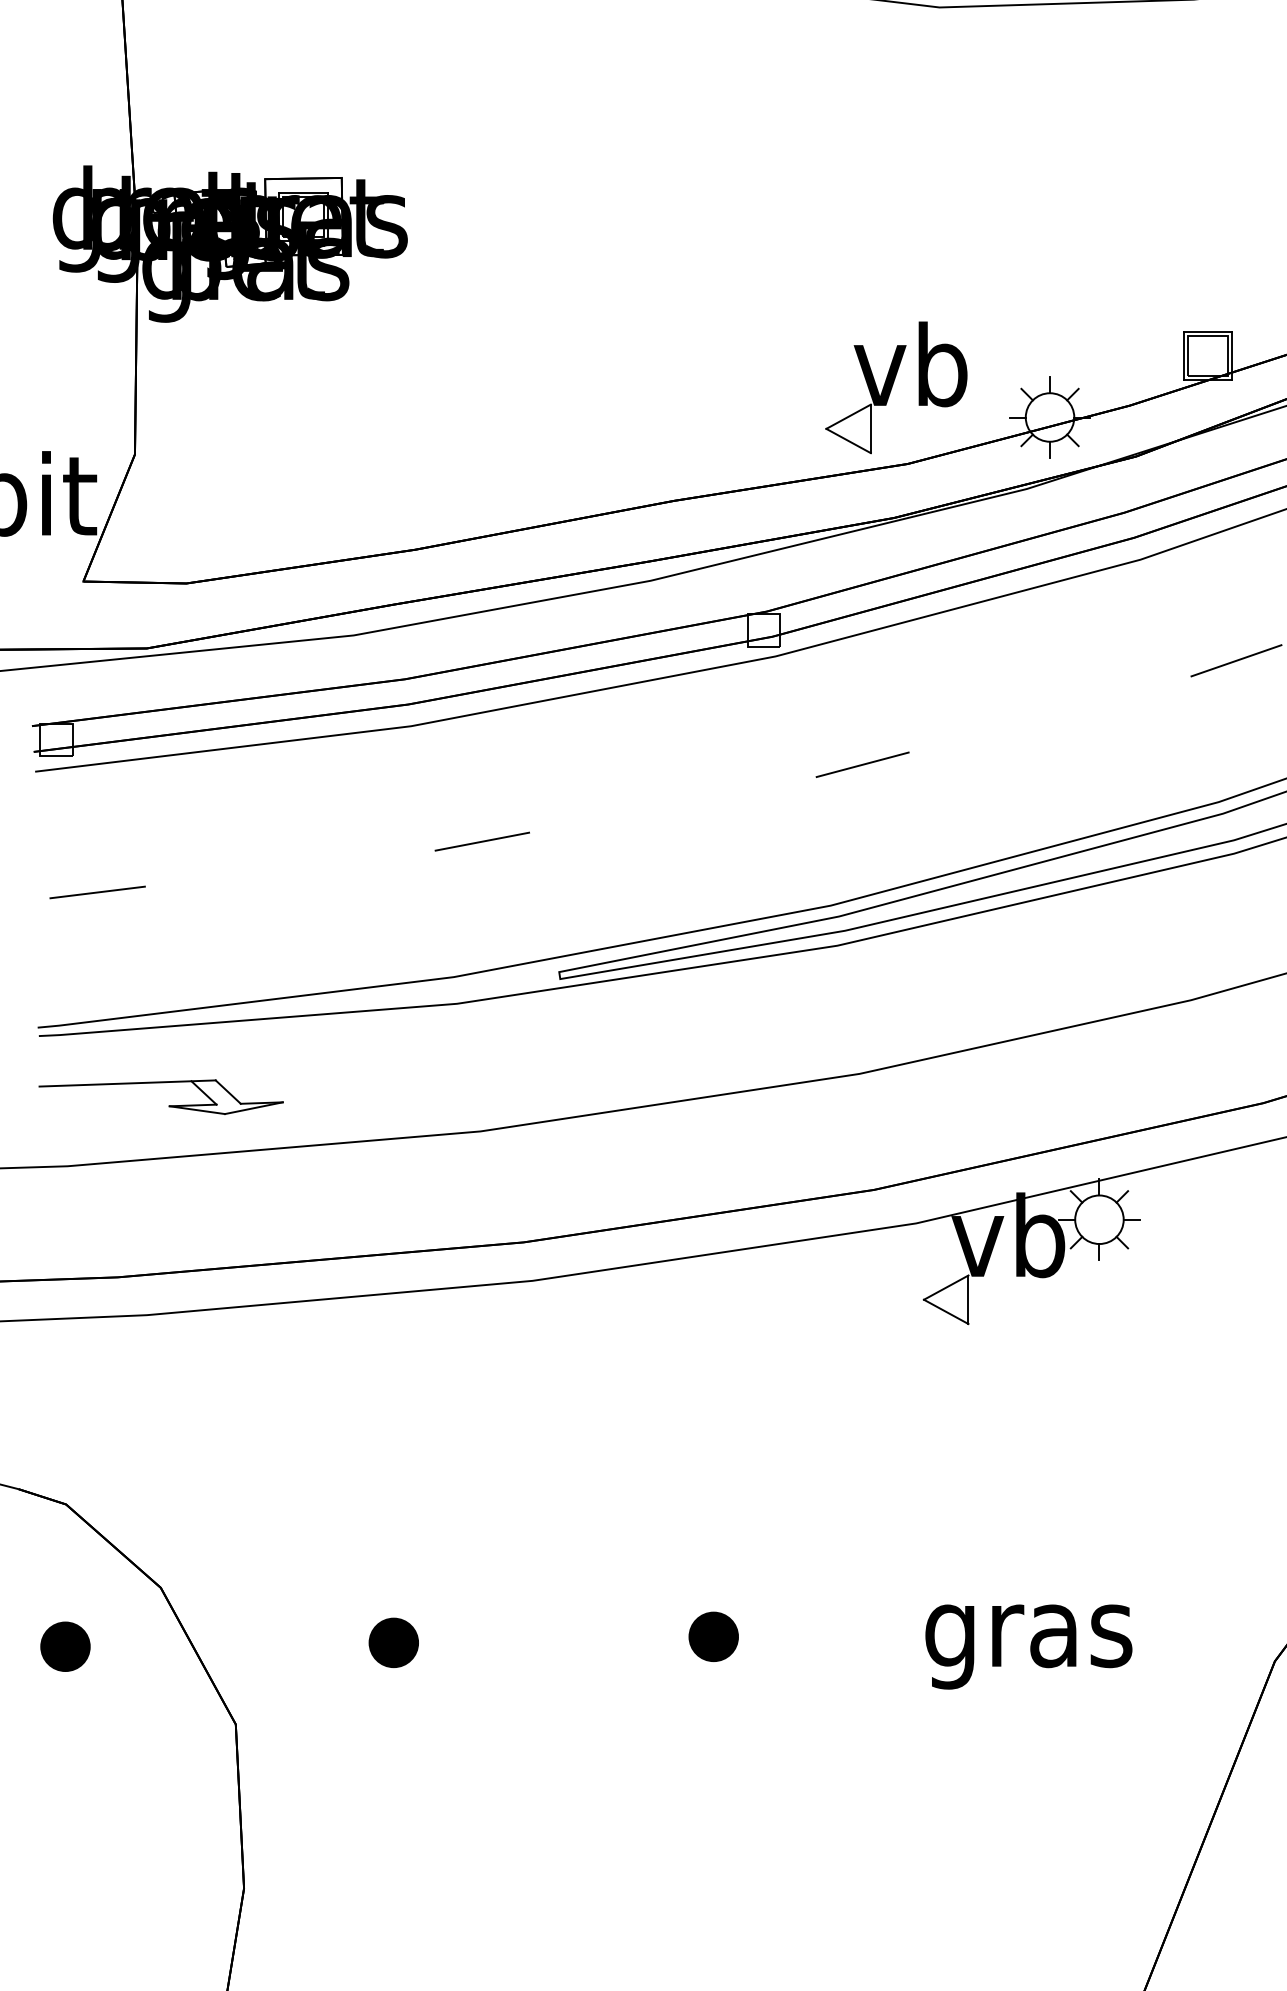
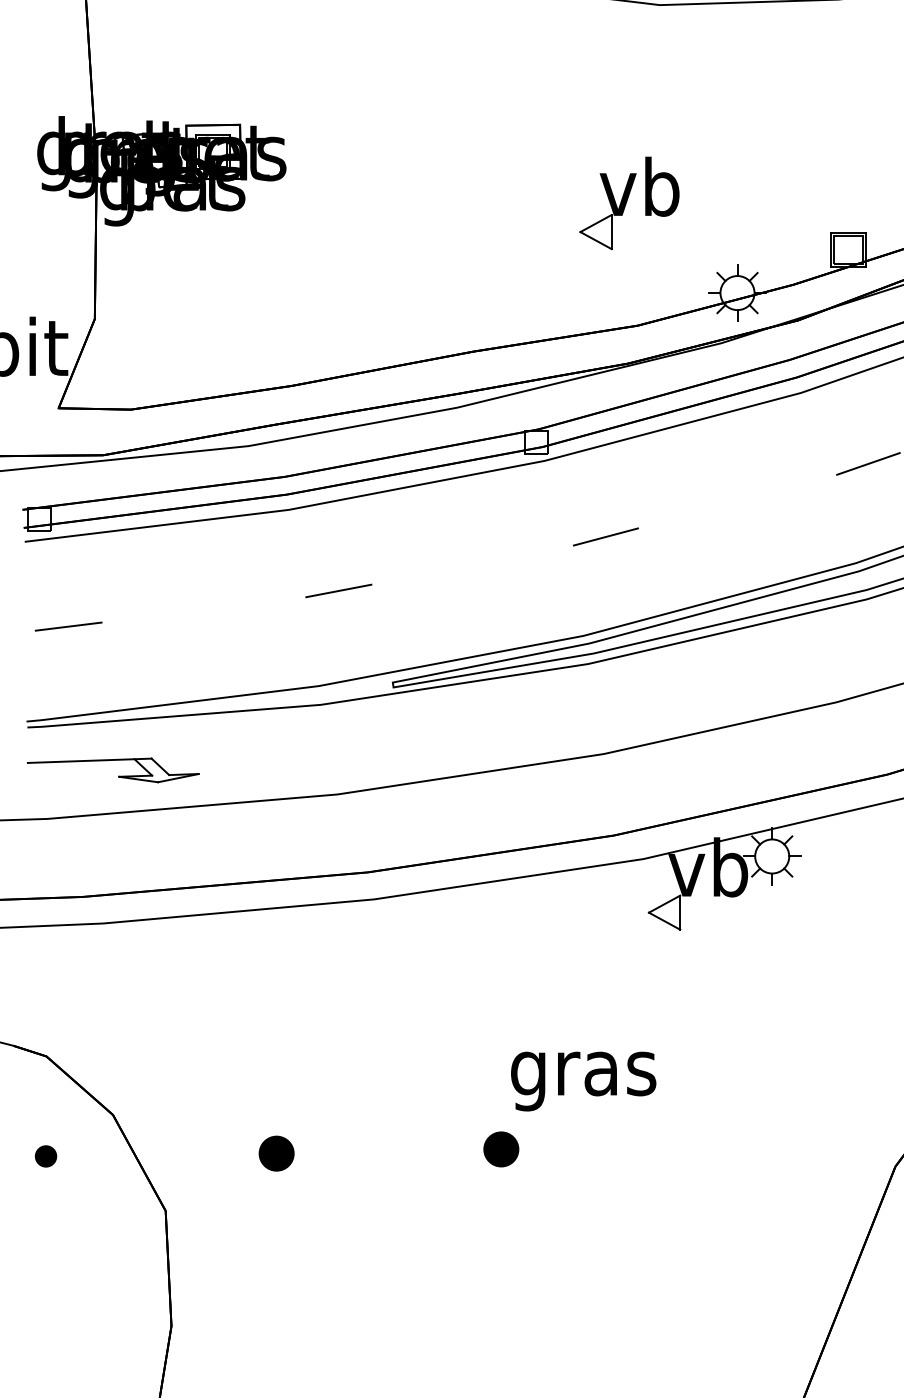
part: (896, 388) -> (629, 203), moved
part: (64, 1646) -> (45, 1156), size x0.6
text: (1028, 1646) -> (583, 1081), moved

